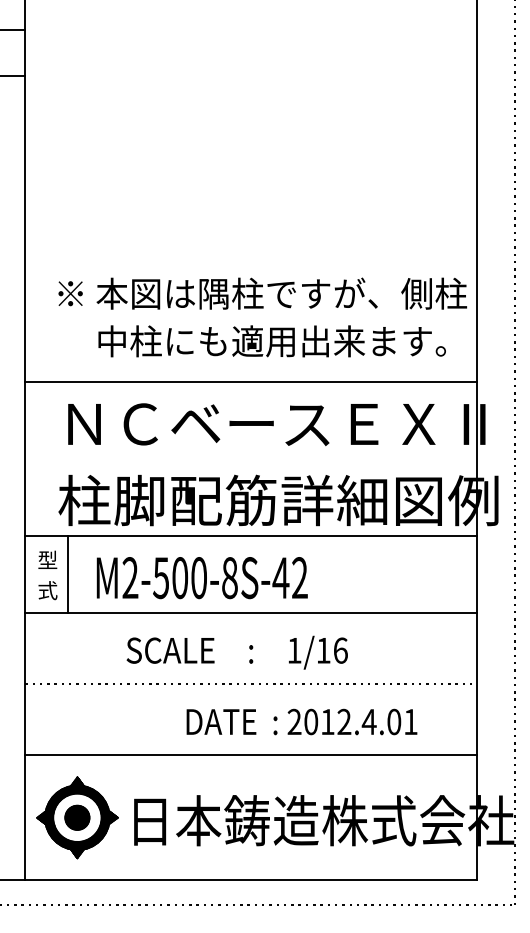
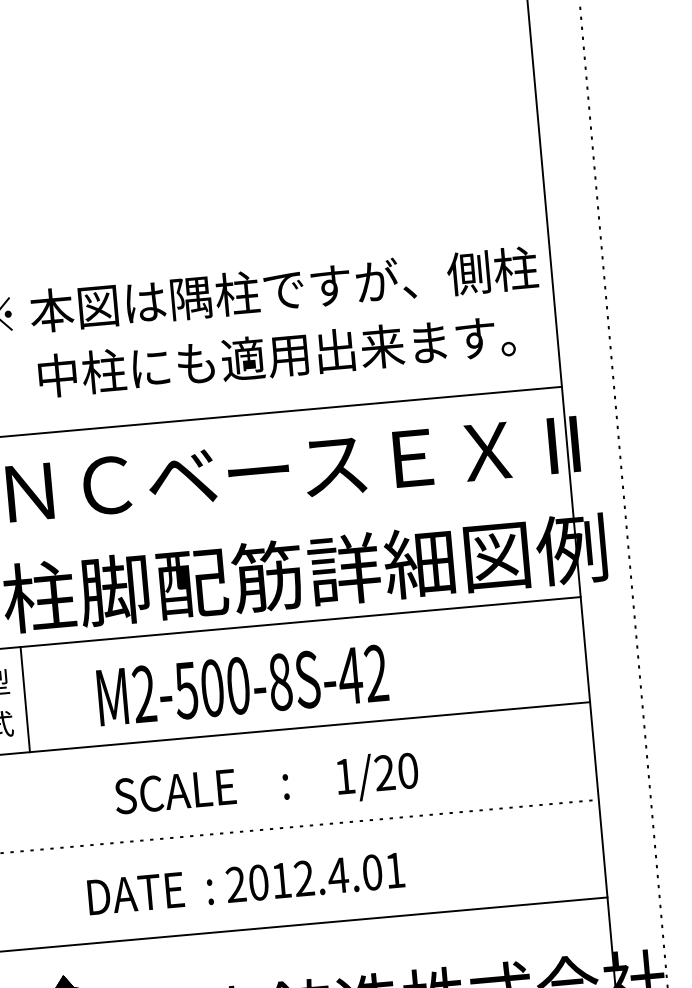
text: (201, 578) -> (241, 686), moved
text: (331, 650) -> (395, 771), 1/16 -> 1/20
text: (301, 721) -> (245, 883), moved

